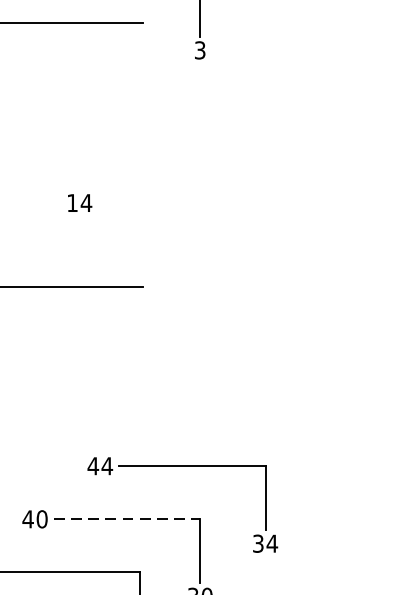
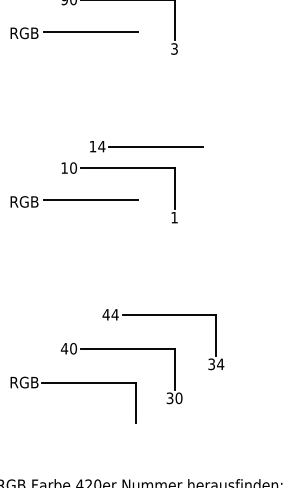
line: (171, 202) -> (156, 146), added
part: (114, 237) -> (119, 168), added
line: (126, 518) -> (127, 348), dashed -> solid

